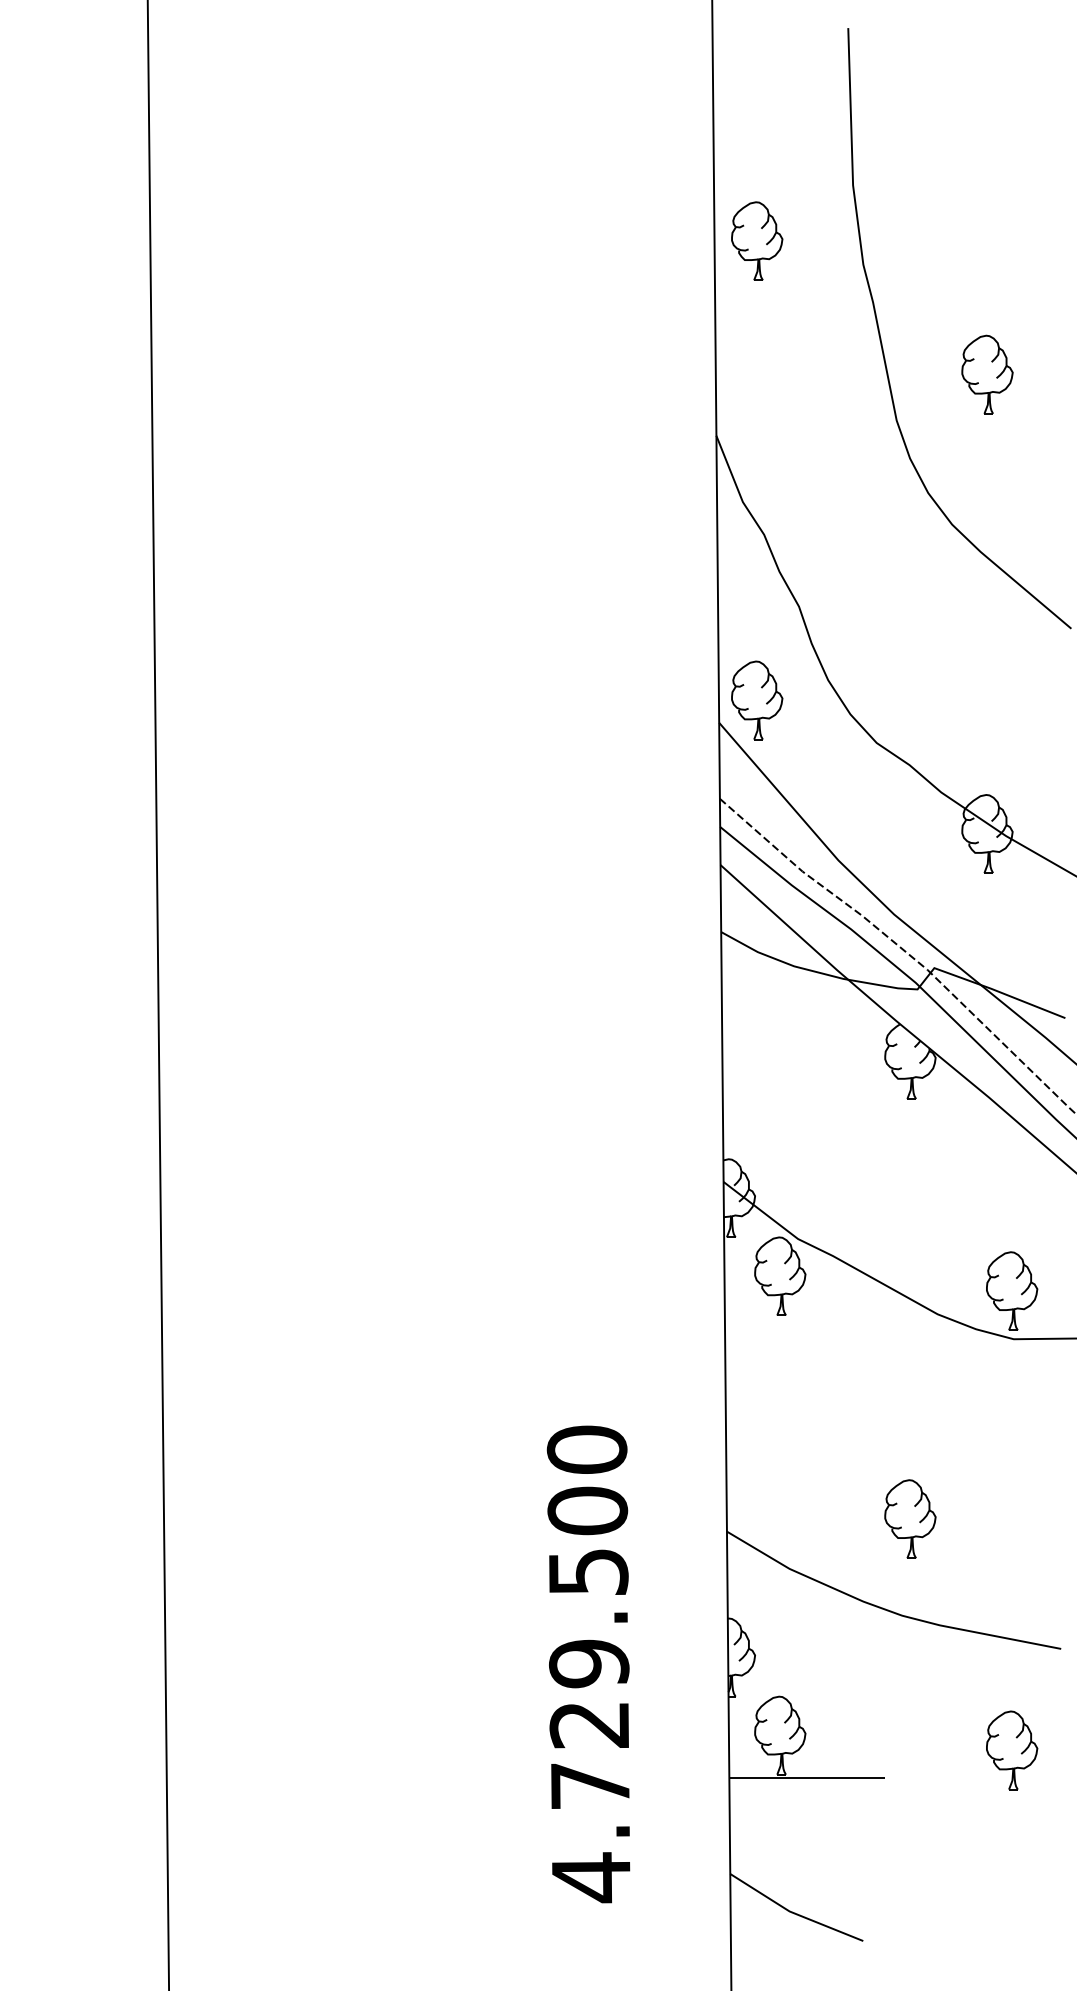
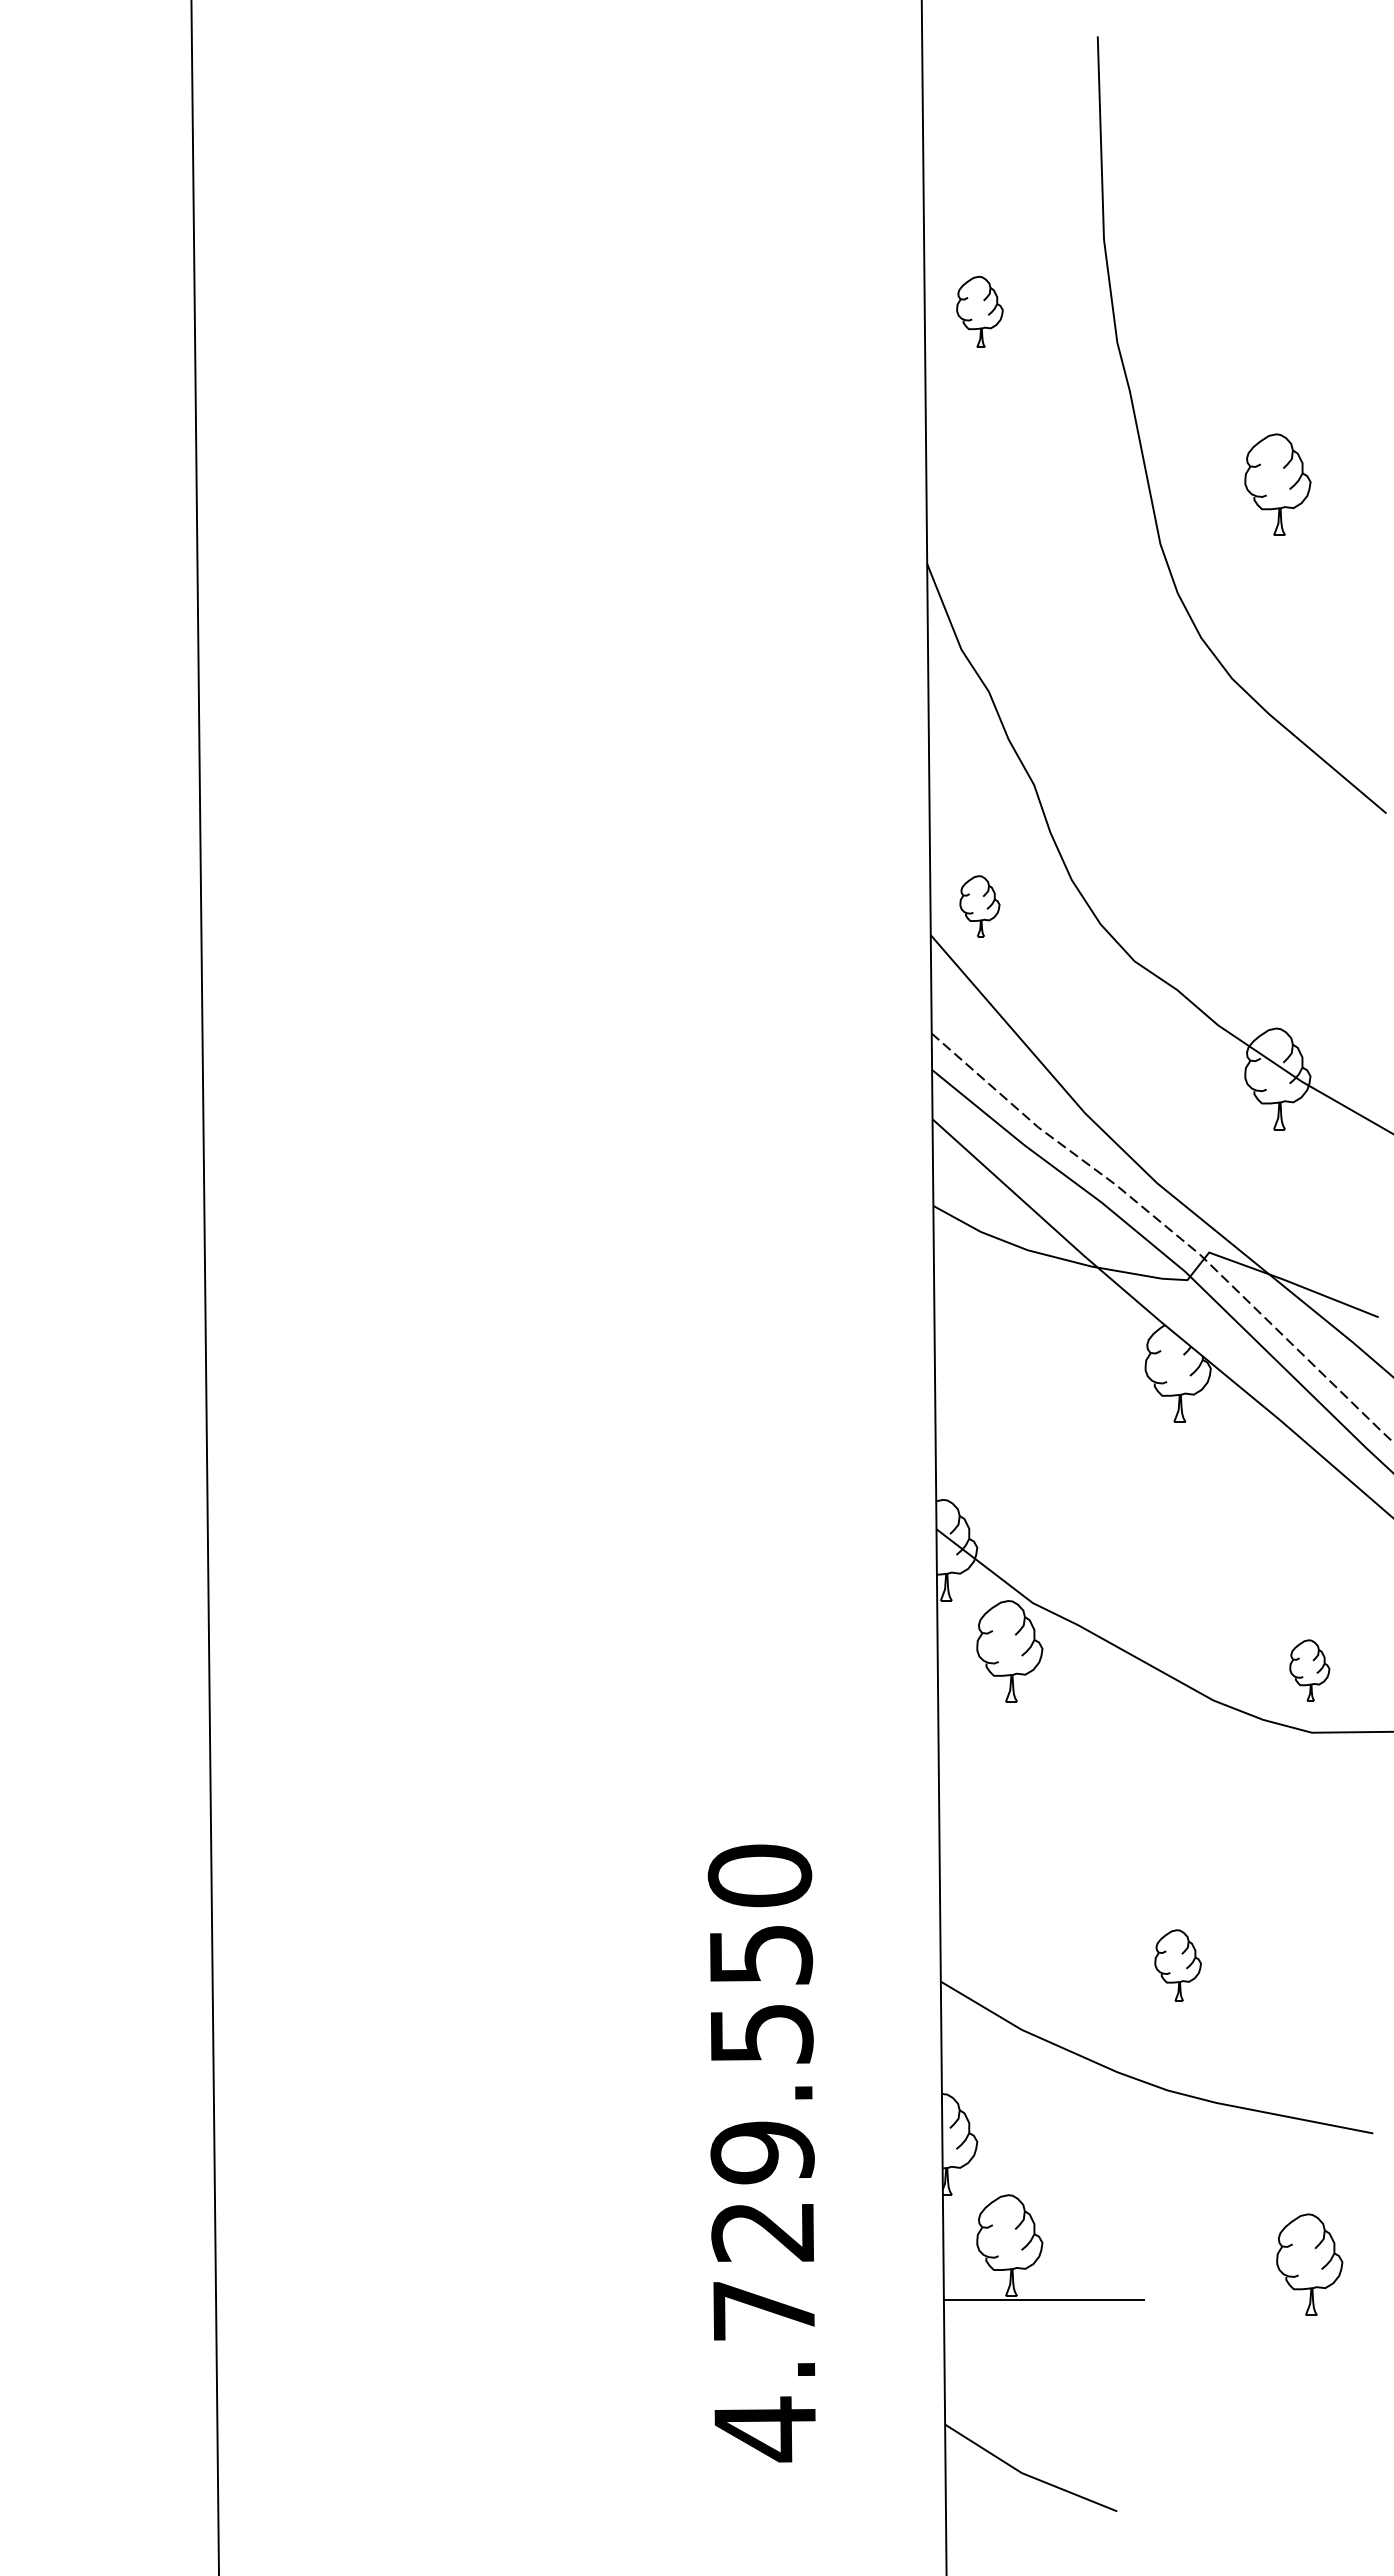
part: (756, 240) -> (979, 311), size x0.7
part: (756, 700) -> (979, 906), size x0.6
part: (1011, 1291) -> (1309, 1670), size x0.6
text: (587, 1510) -> (760, 1954), 4.729.500 -> 4.729.550
part: (909, 1519) -> (1177, 1965), size x0.7

